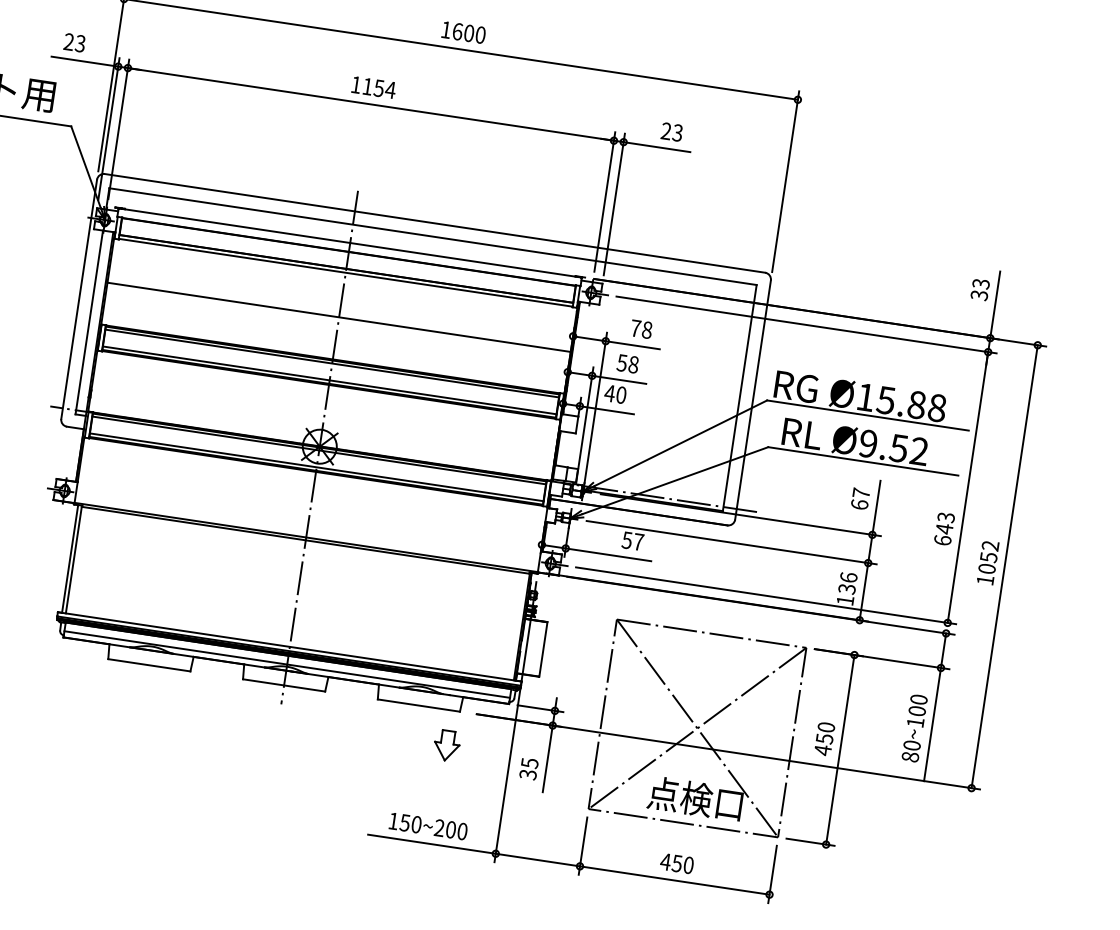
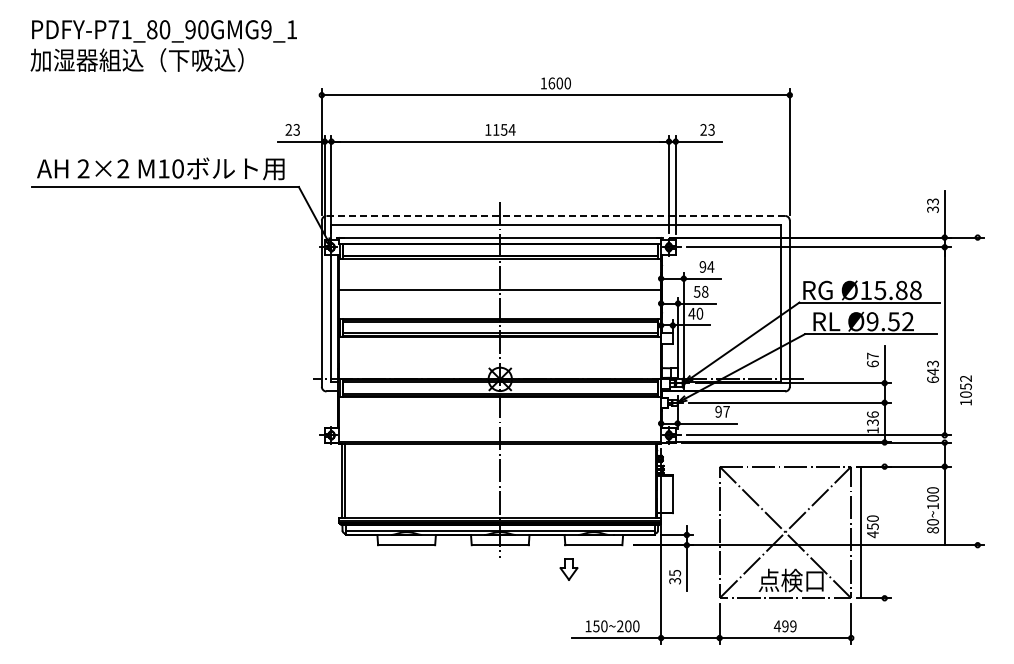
line: (434, 222) -> (555, 215), solid -> dashed
text: (641, 328) -> (706, 266), 78 -> 94
text: (627, 539) -> (718, 411), 57 -> 97
line: (1004, 566) -> (977, 391), removed
part: (446, 745) -> (568, 569), moved
line: (840, 749) -> (860, 532), moved
text: (683, 864) -> (789, 626), 450 -> 499

